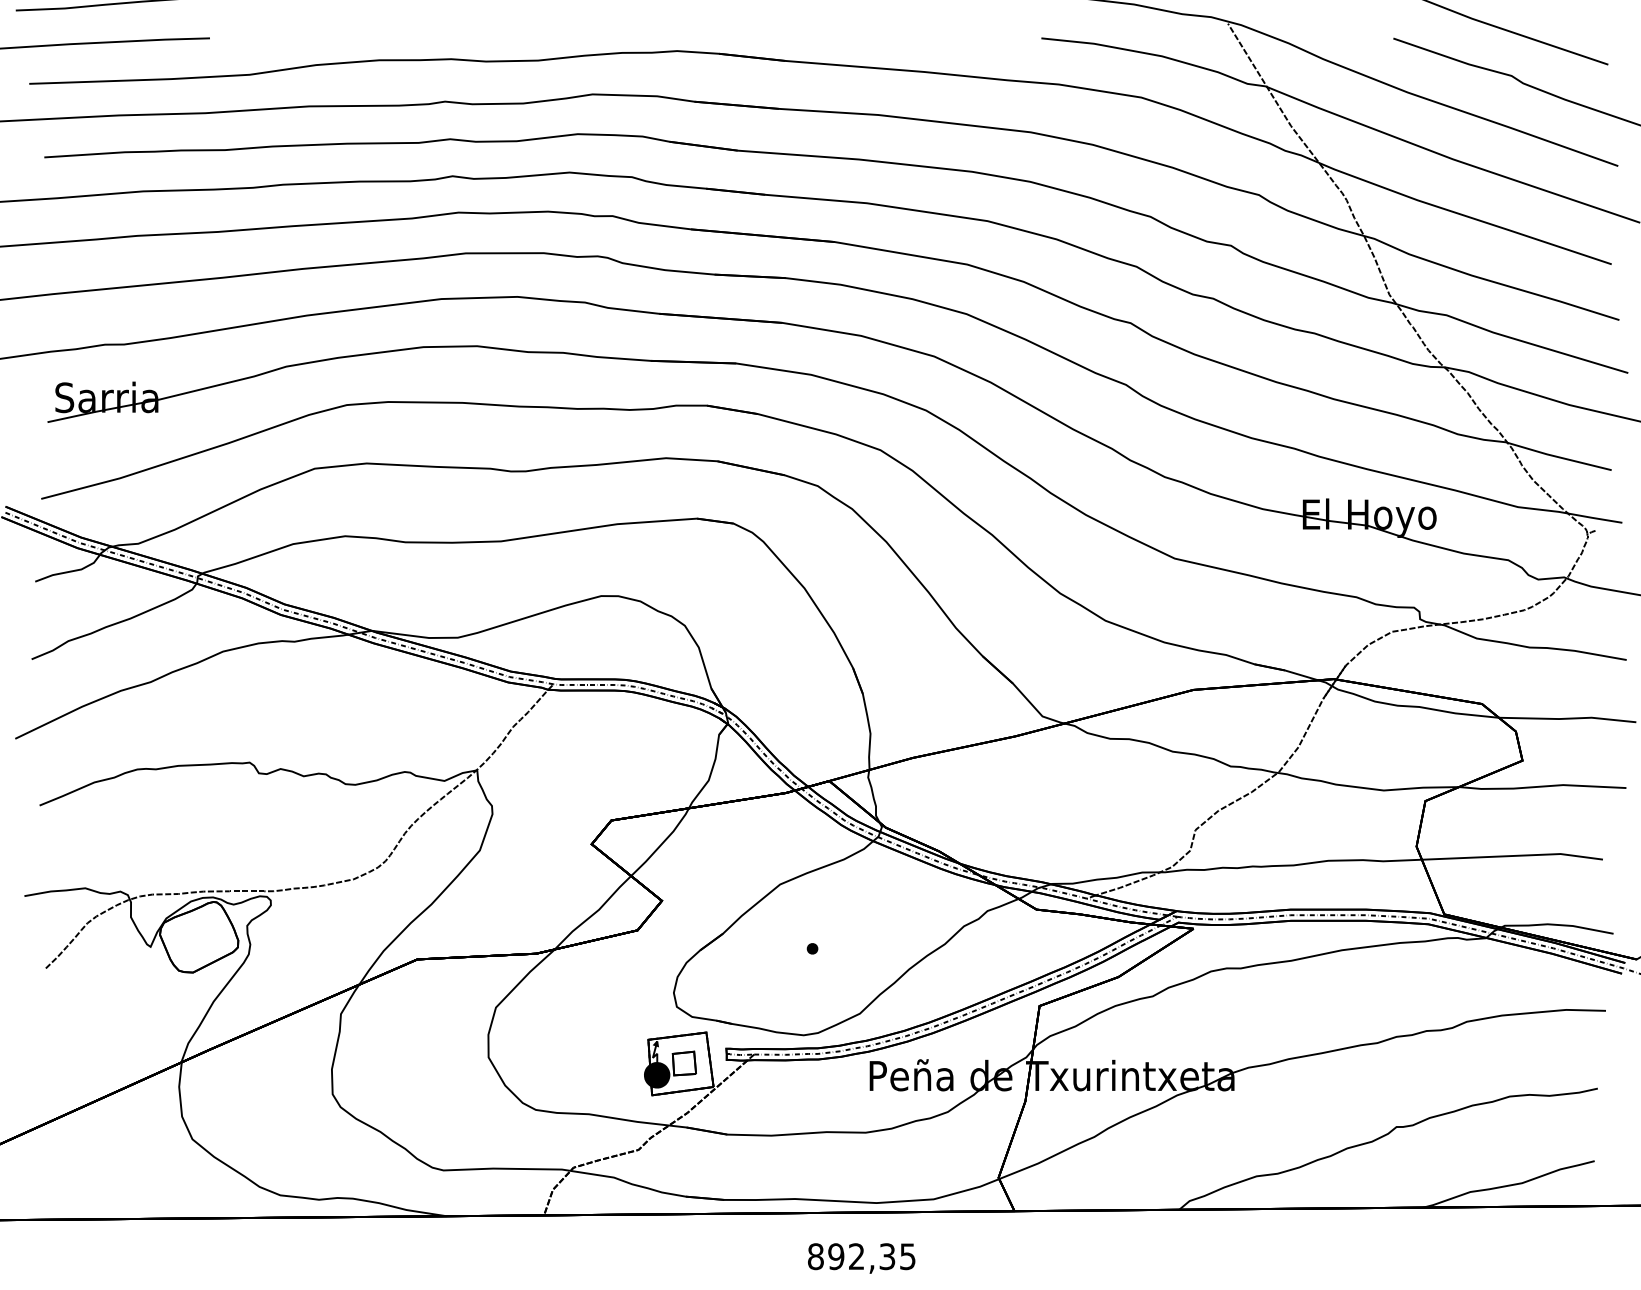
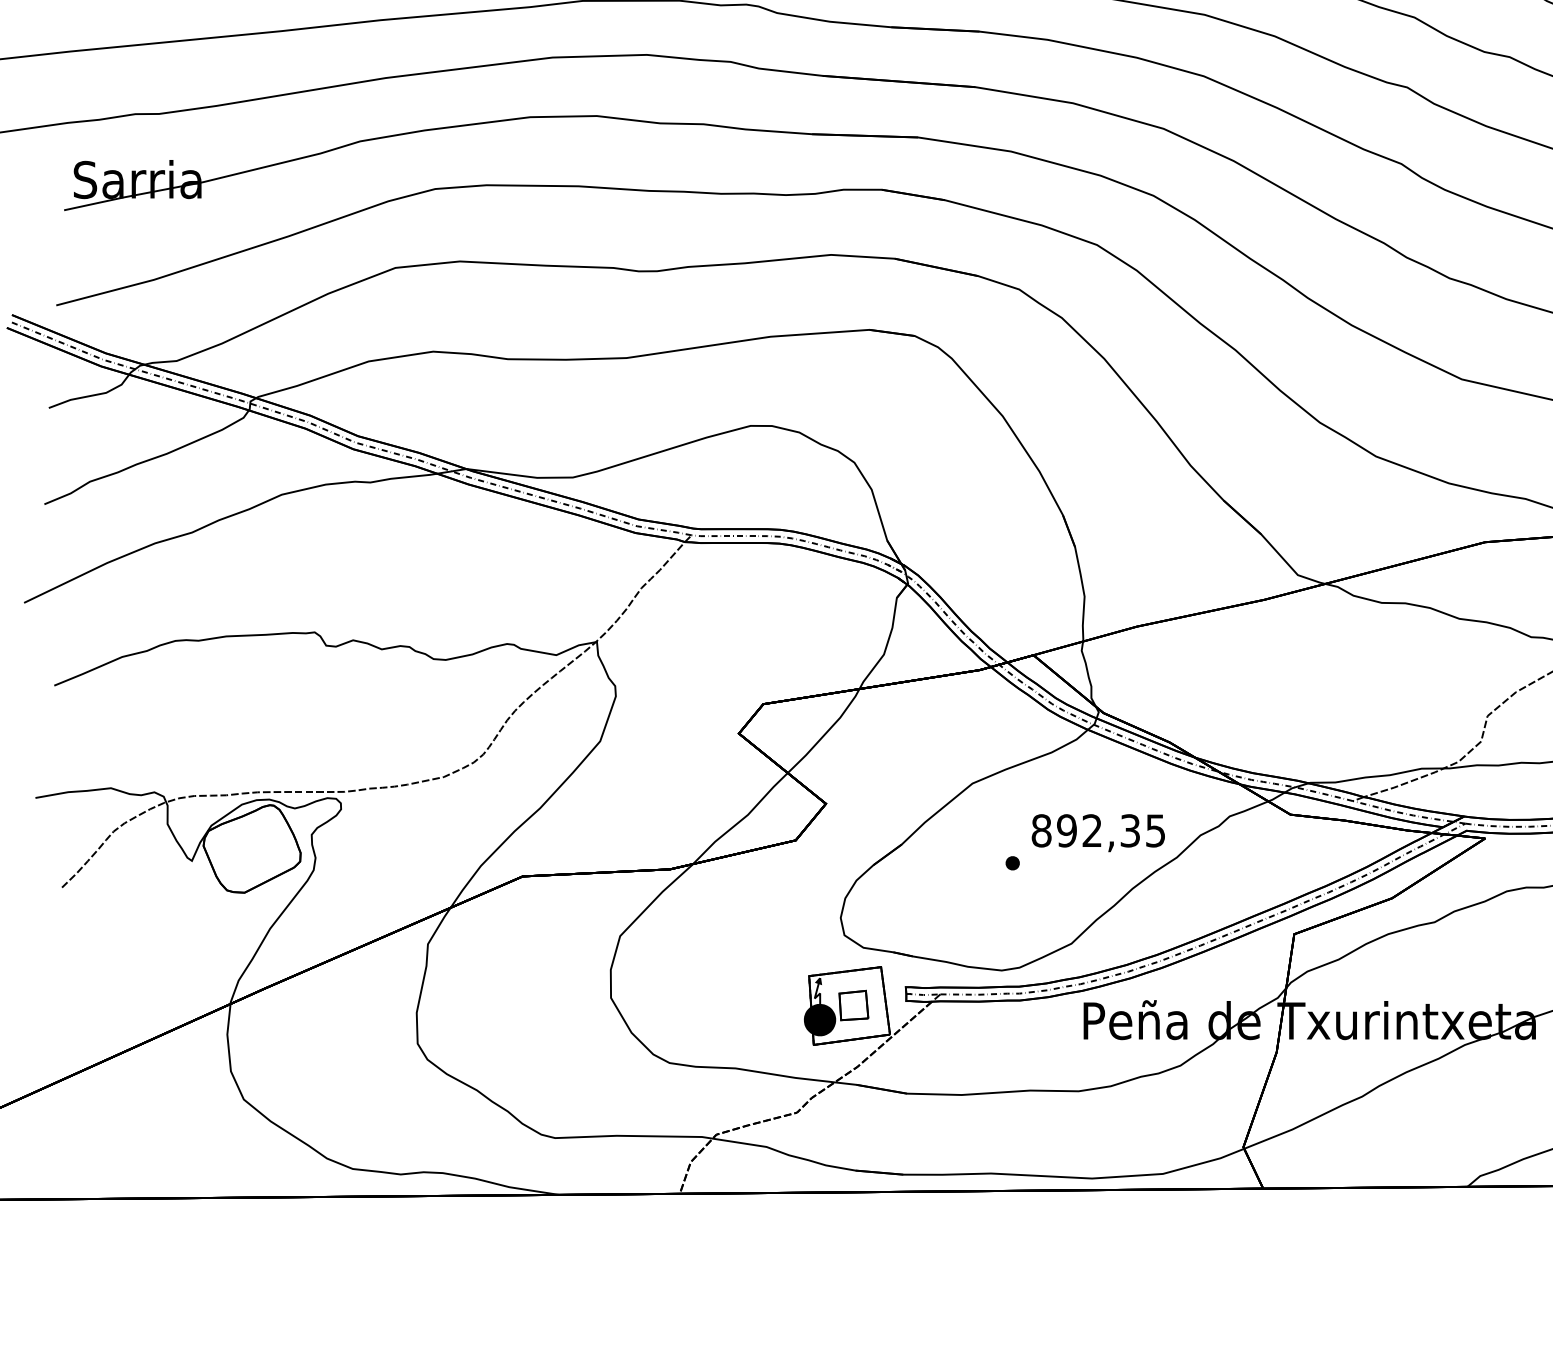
text: (861, 1258) -> (1098, 833), moved

